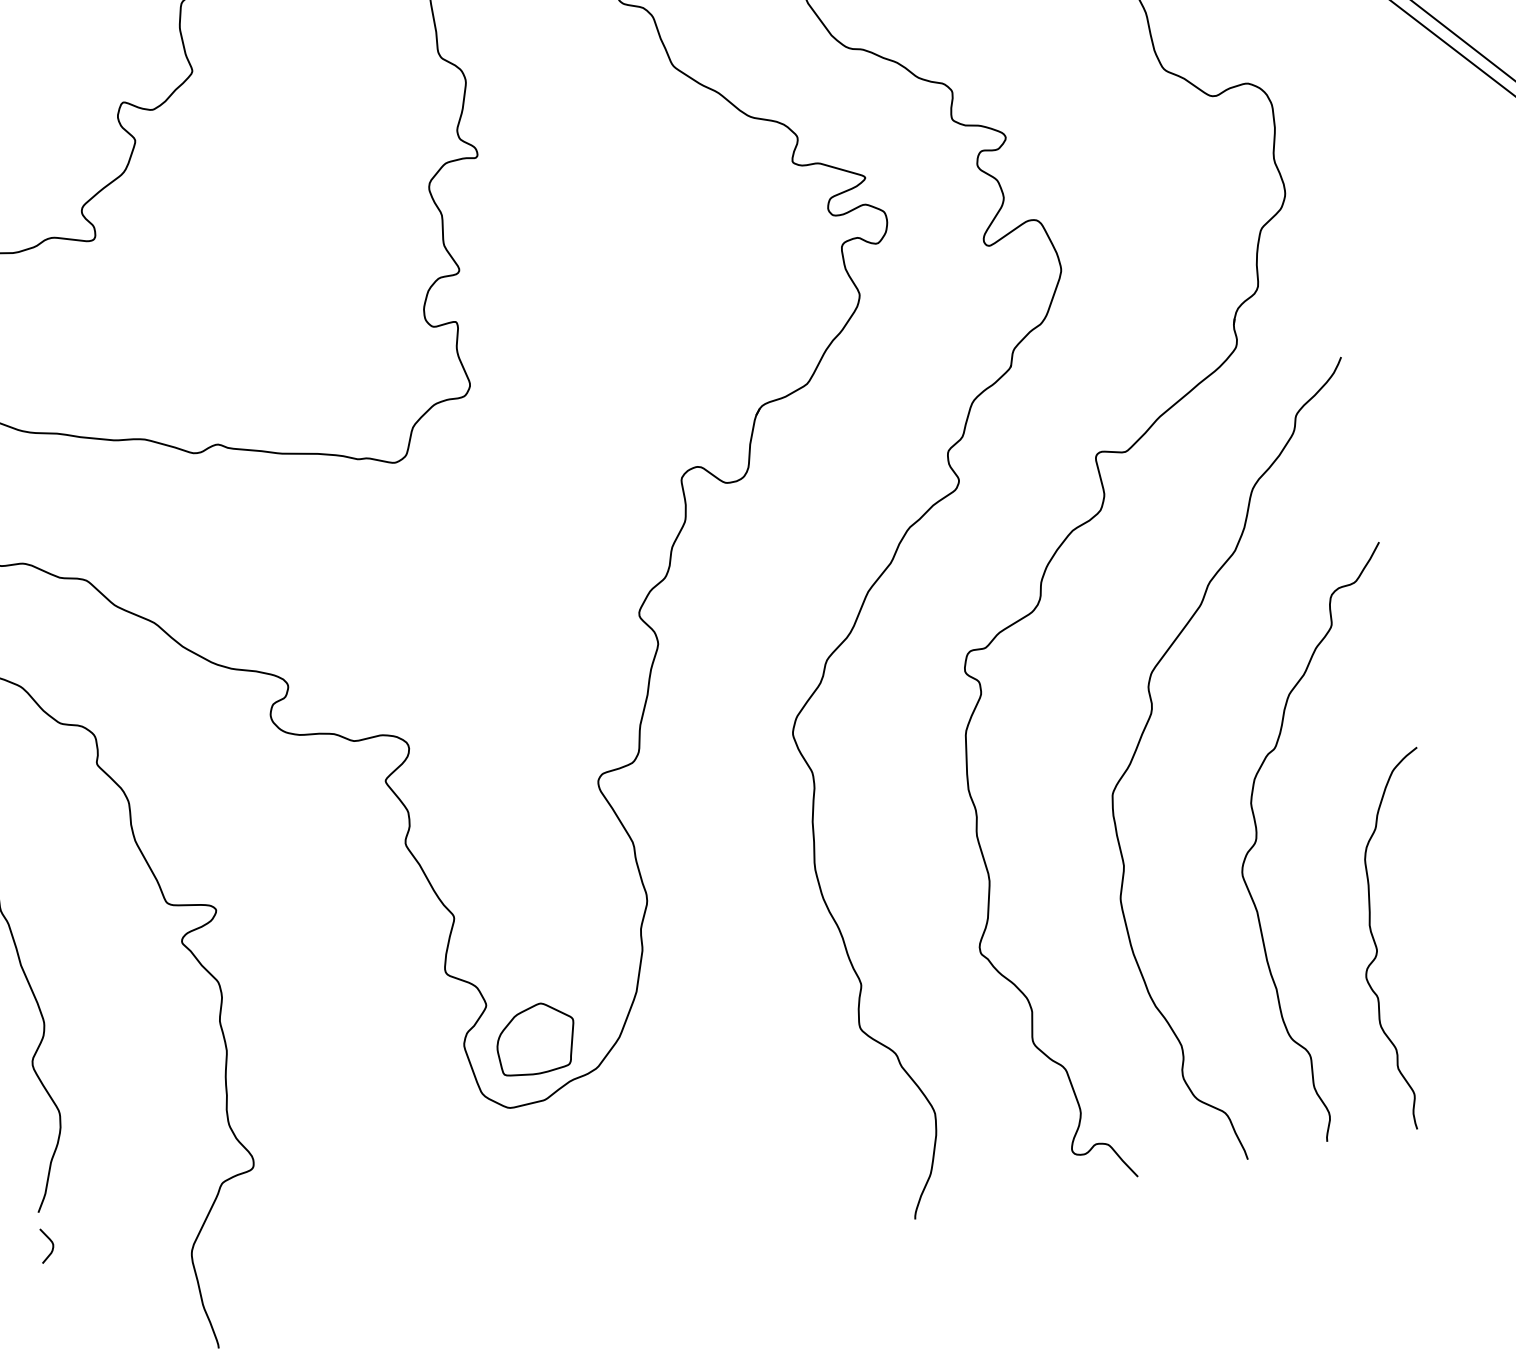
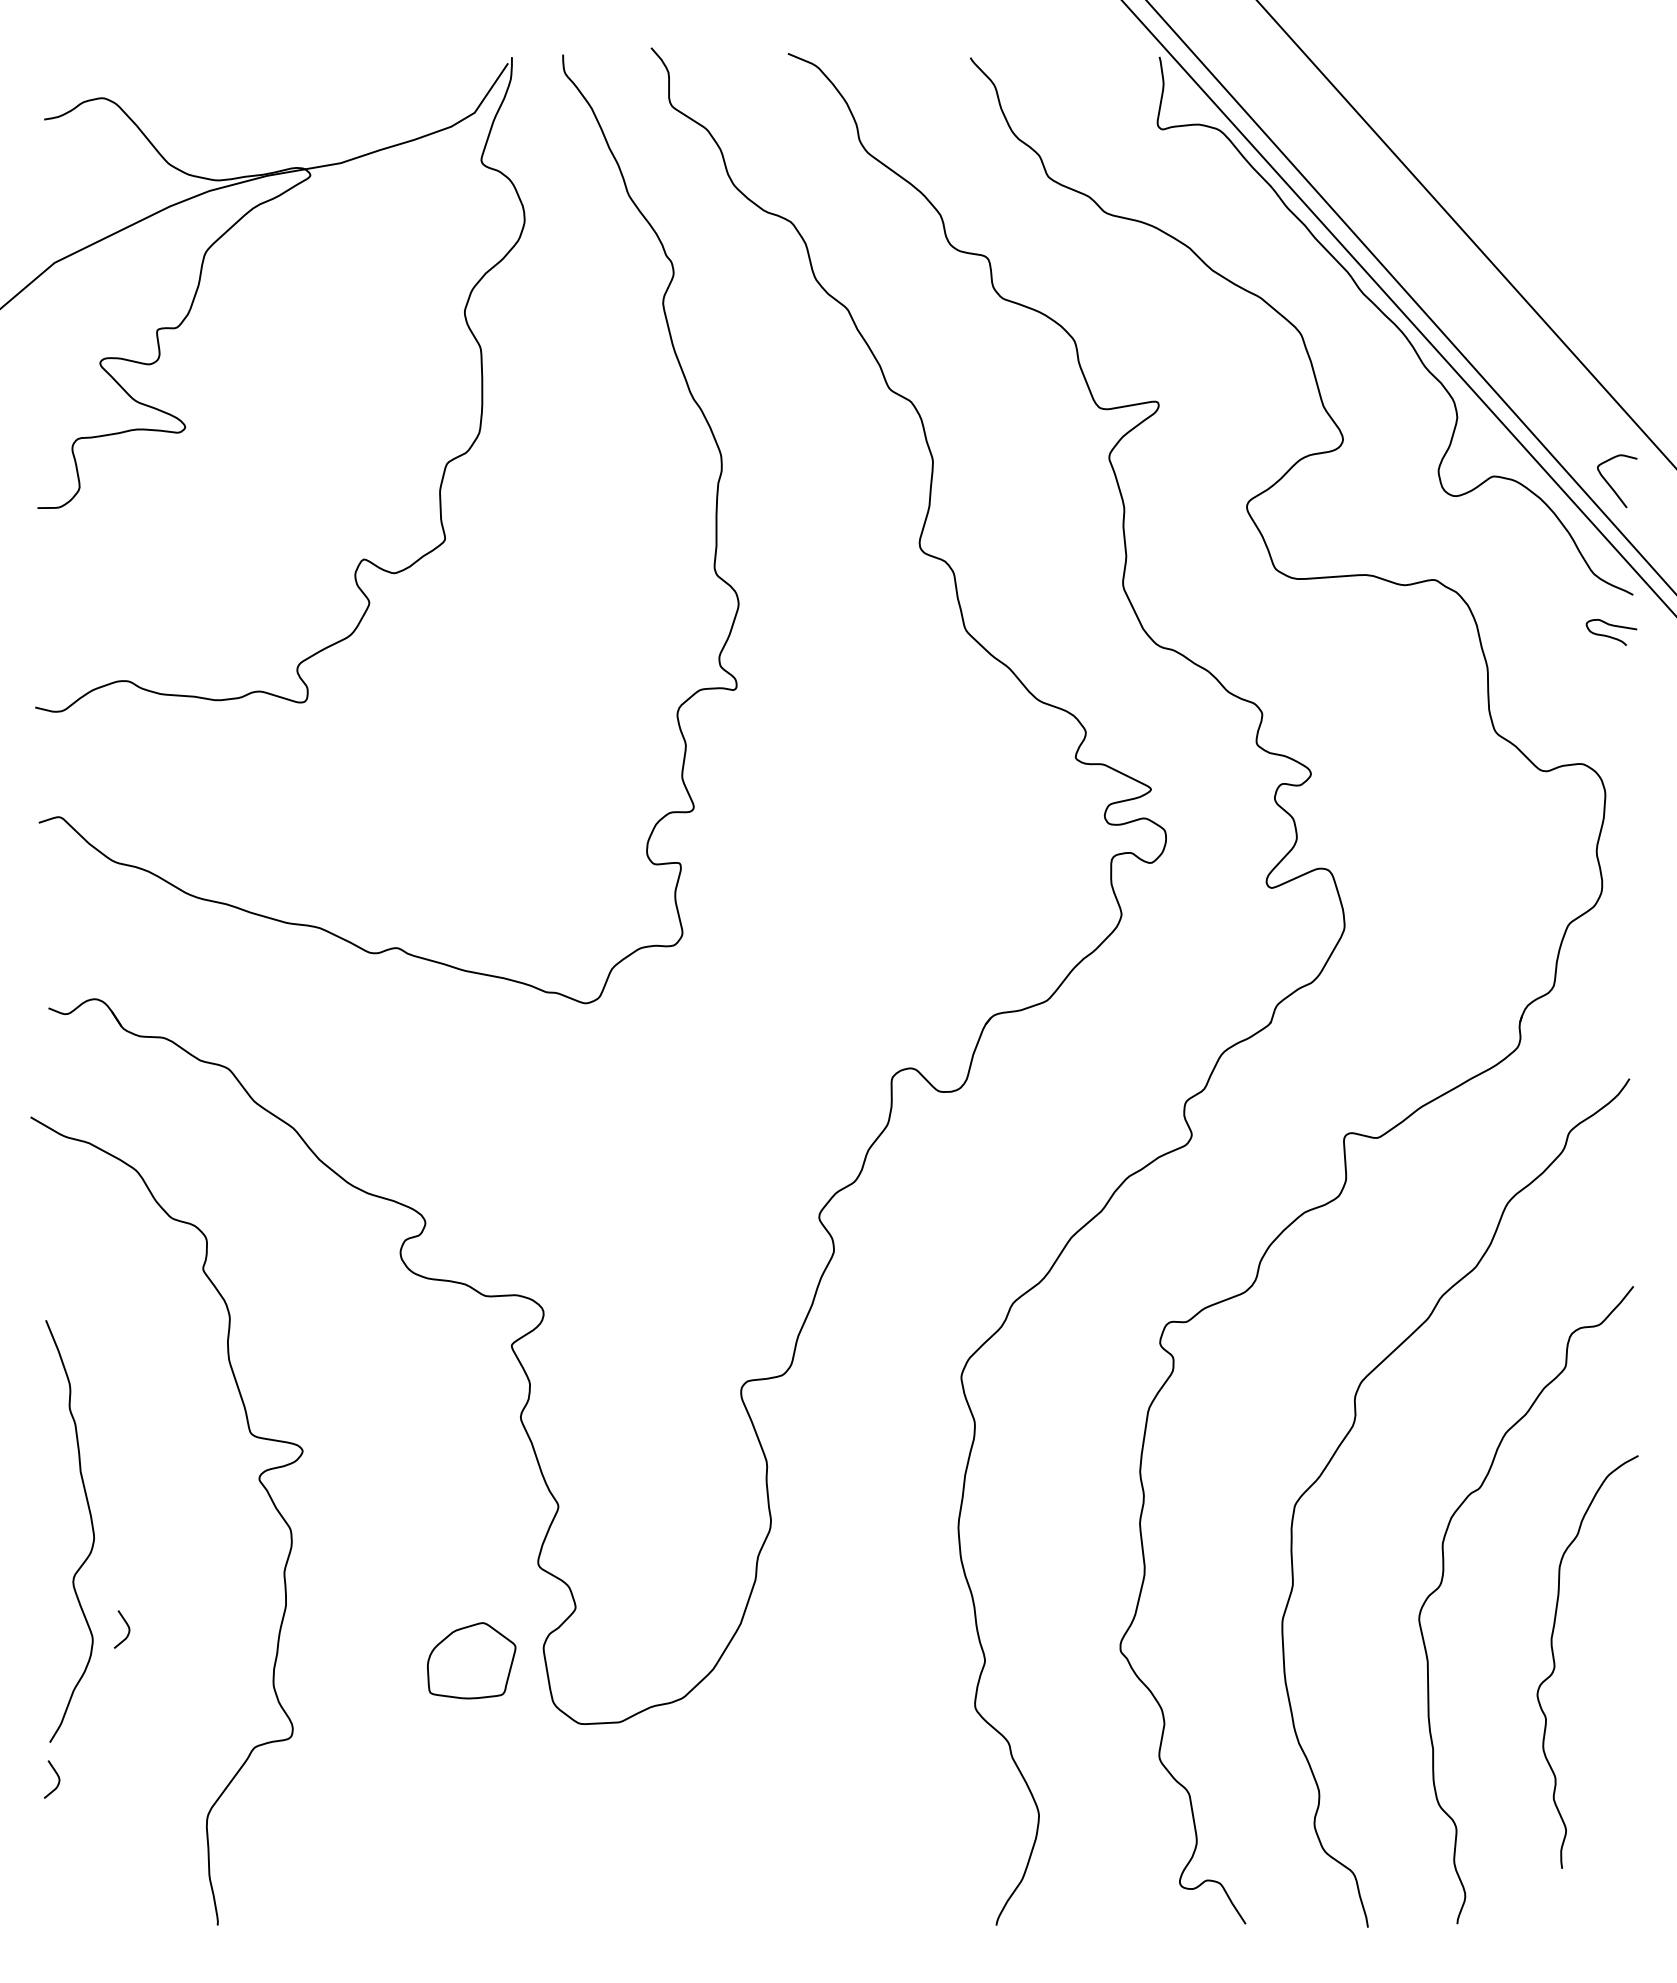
curve: (1377, 945) -> (1555, 1662), moved
part: (535, 1039) -> (471, 1660), moved
curve: (87, 1095) -> (126, 1625), added

